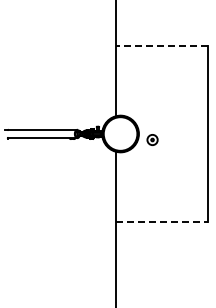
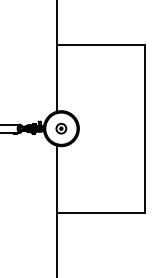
line: (161, 46) -> (100, 45), dashed -> solid
part: (152, 139) -> (61, 128), moved
line: (162, 221) -> (101, 212), dashed -> solid

